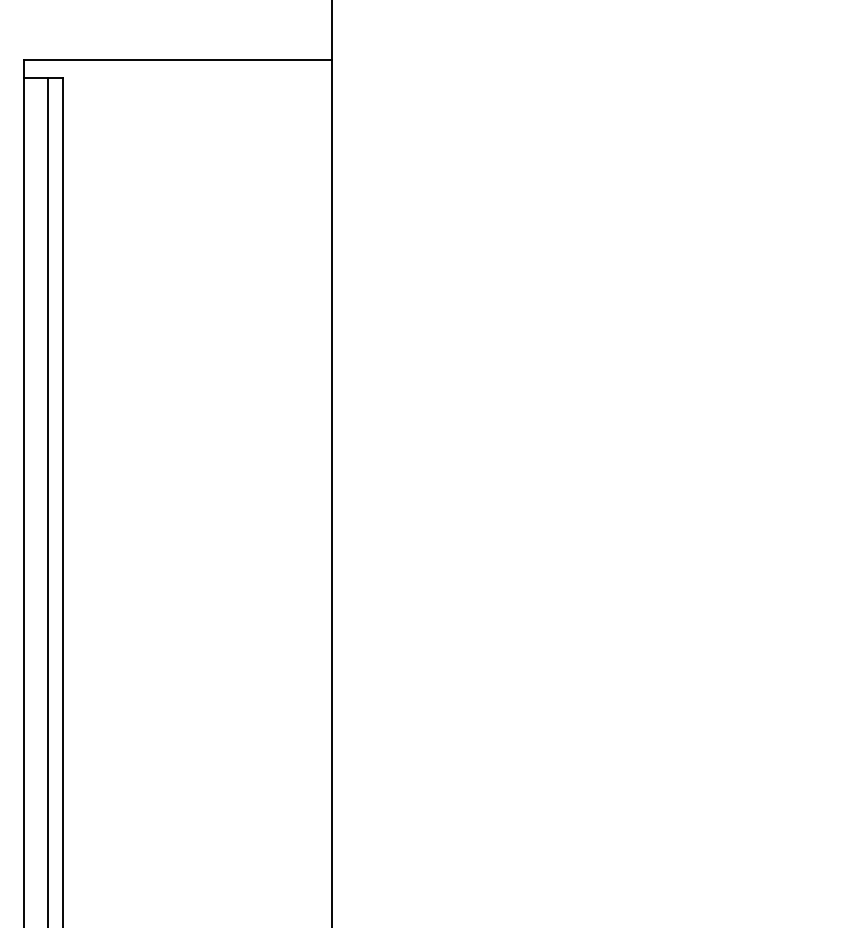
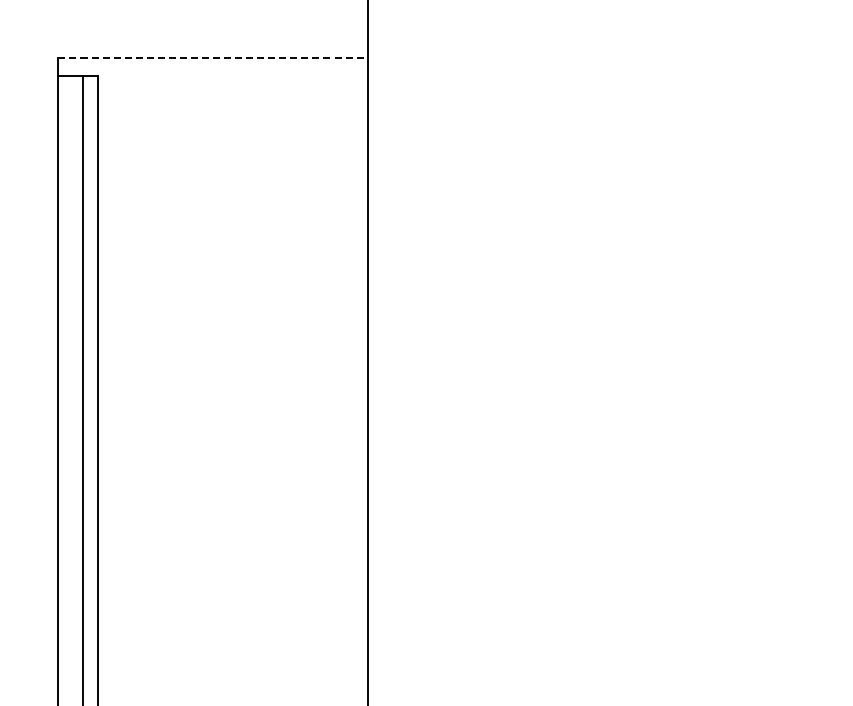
line: (177, 59) -> (212, 57), solid -> dashed

